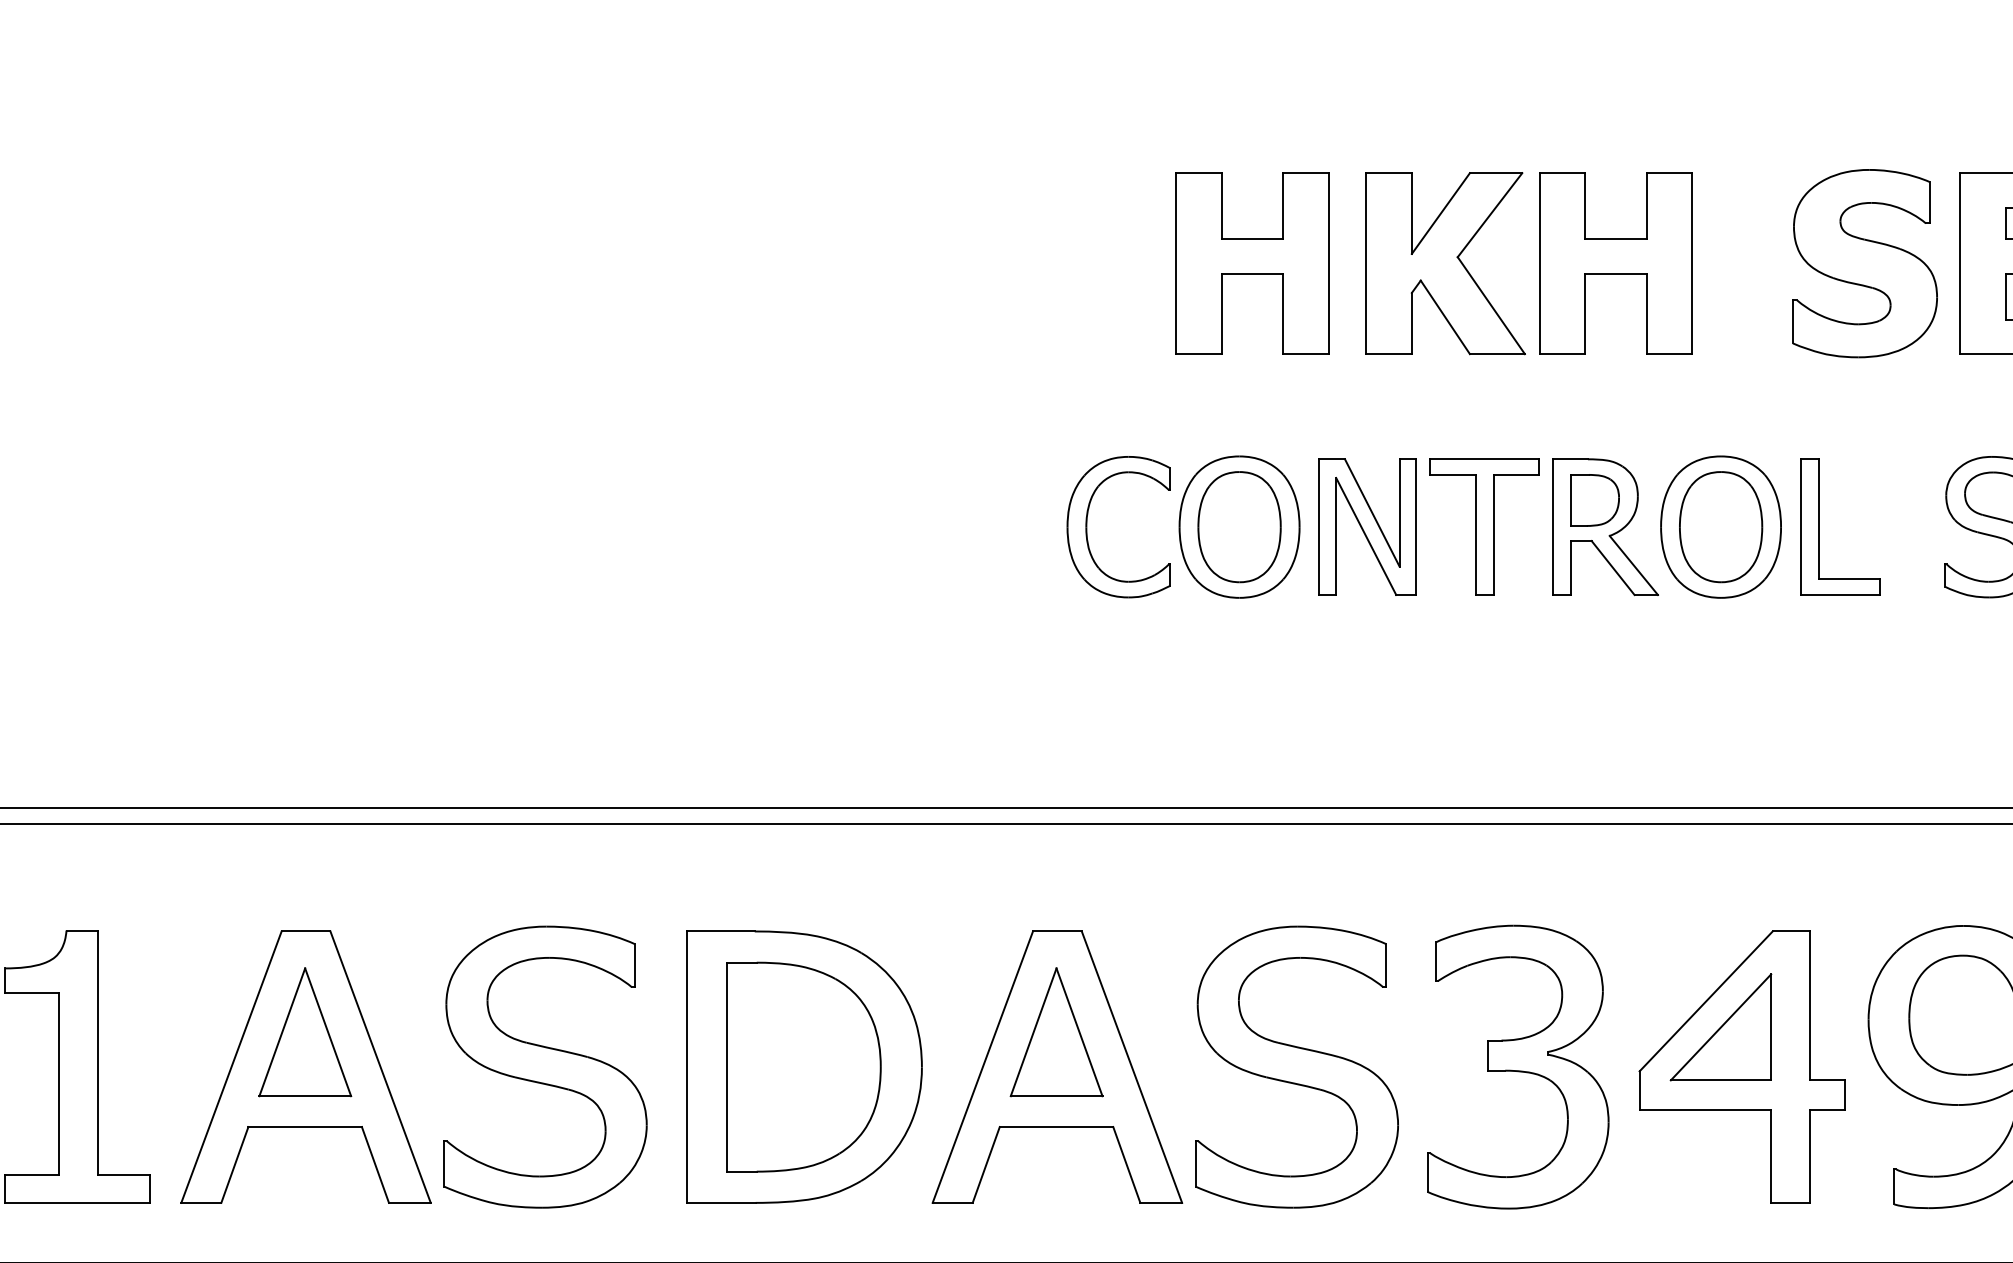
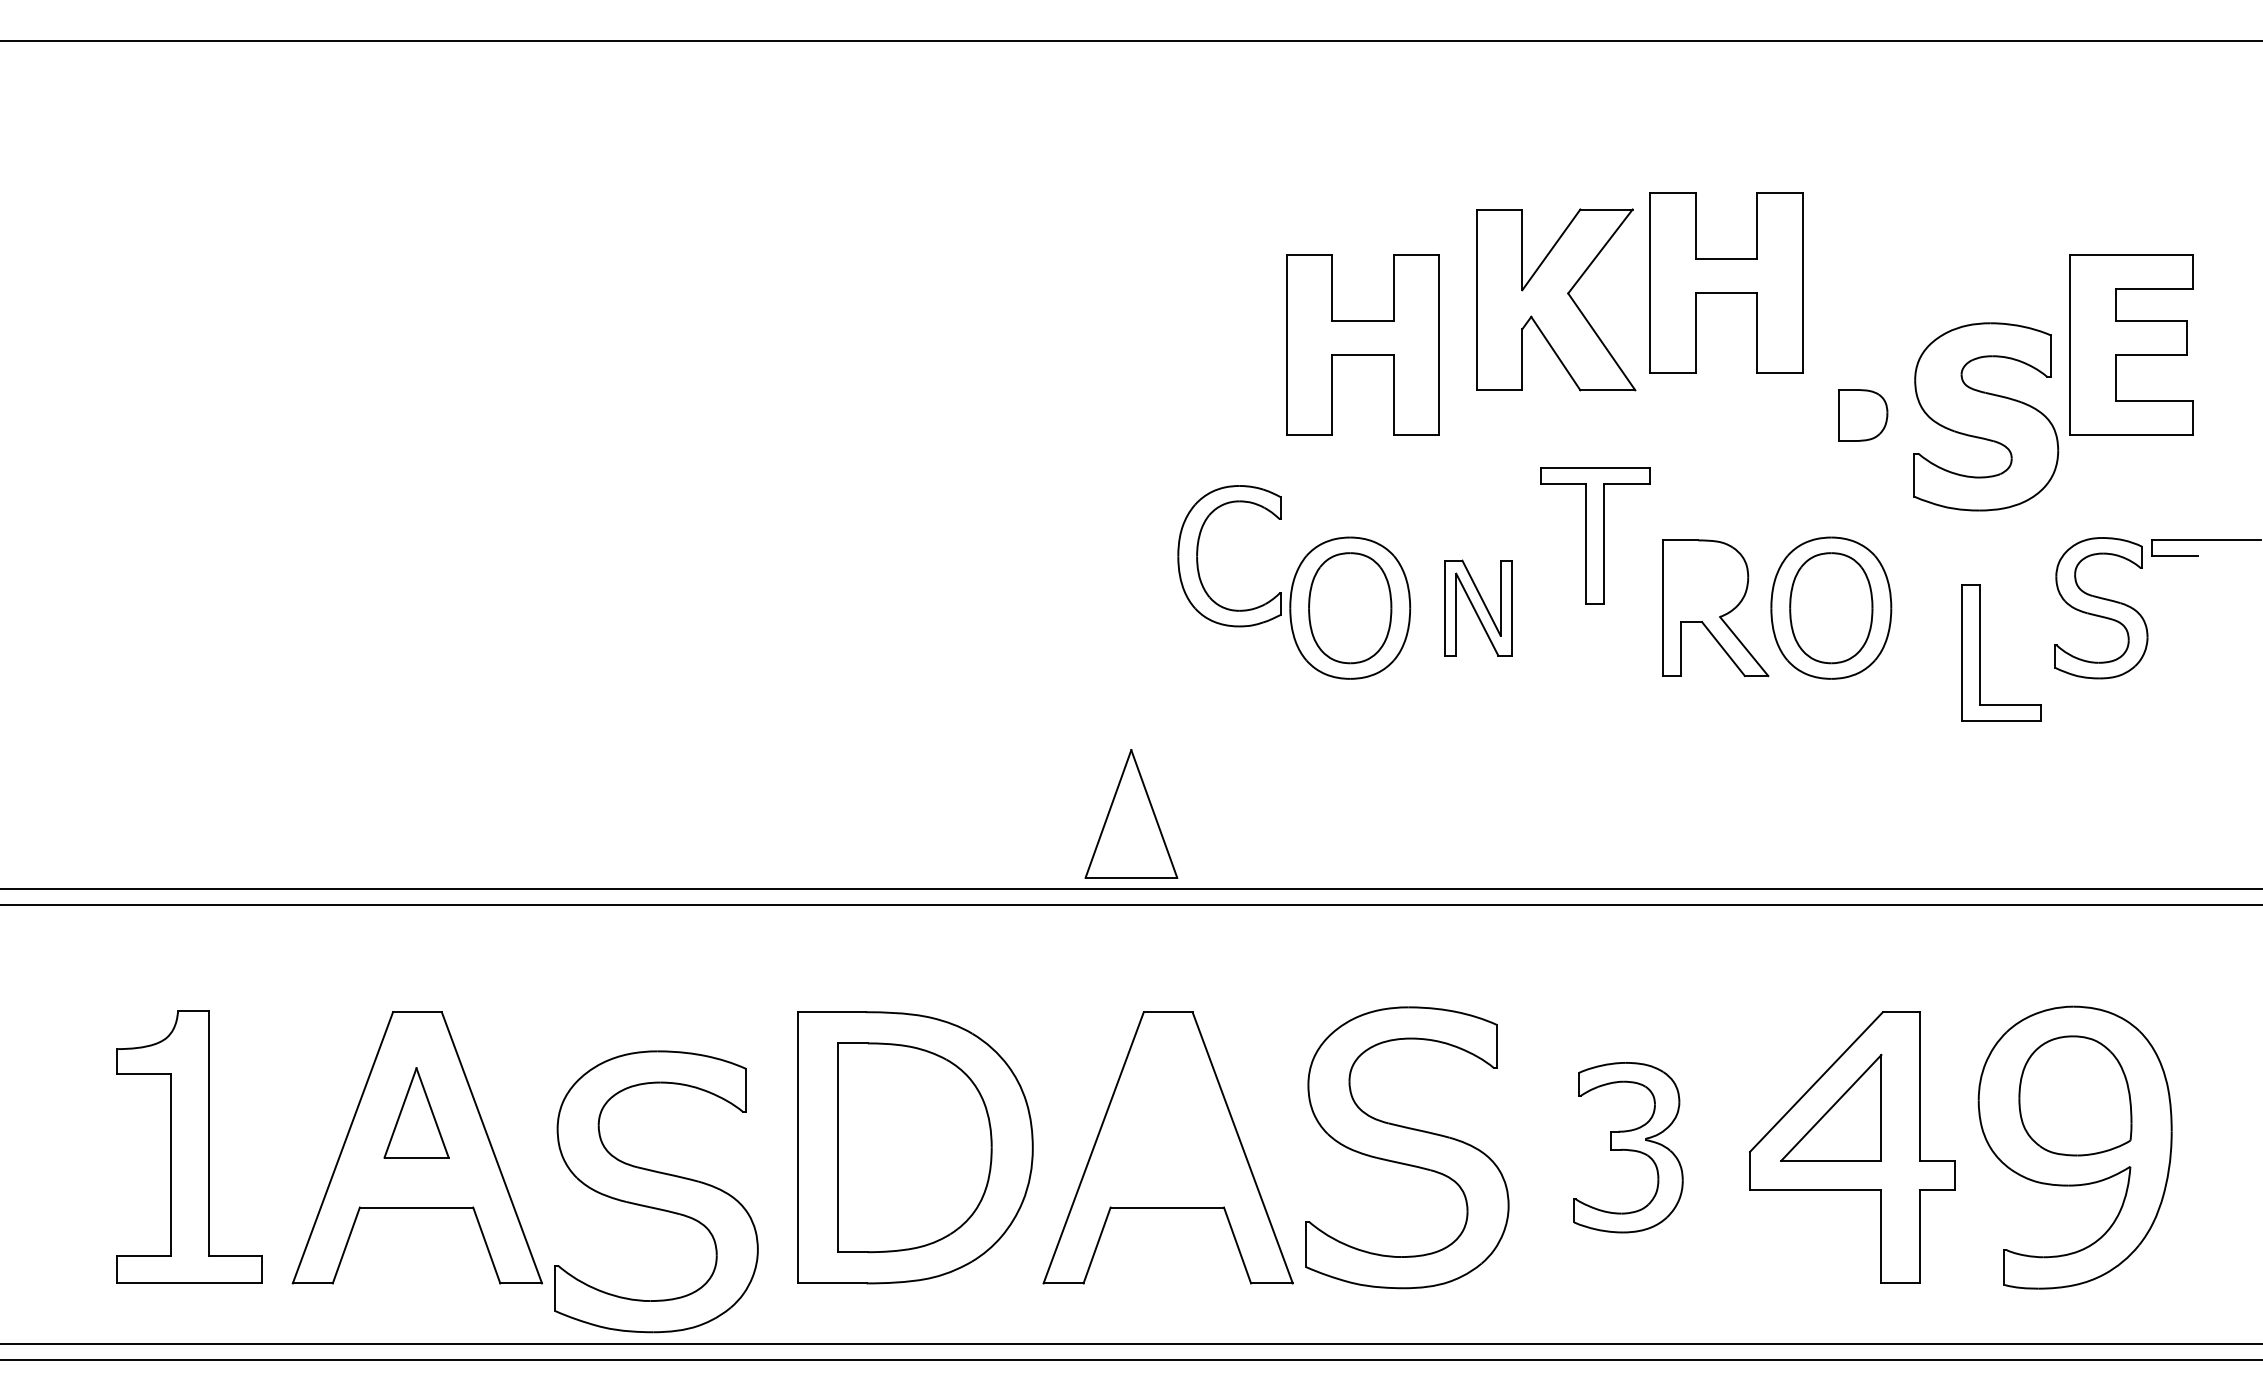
part: (1446, 263) -> (1556, 299), moved
part: (1616, 263) -> (1726, 282), moved
part: (1865, 263) -> (1986, 416), moved
part: (1595, 500) -> (1863, 415), moved
part: (1087, 523) -> (1198, 552), moved
part: (1367, 526) -> (1478, 607), size x0.7
part: (1485, 526) -> (1595, 535), moved
part: (1819, 526) -> (1980, 652), moved
part: (305, 1031) -> (416, 1112), size x0.7
part: (1056, 1031) -> (1131, 813), moved
part: (545, 1066) -> (656, 1191), moved
part: (1518, 1066) -> (1628, 1147), size x0.6

